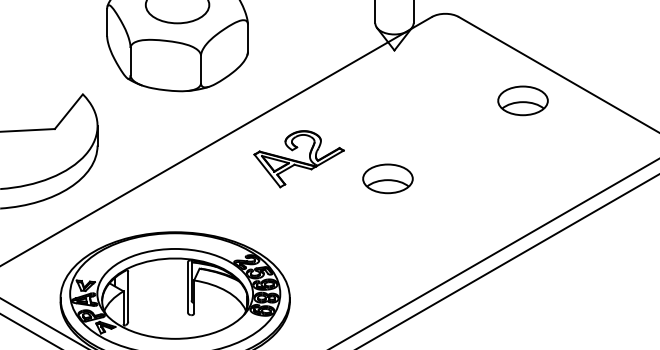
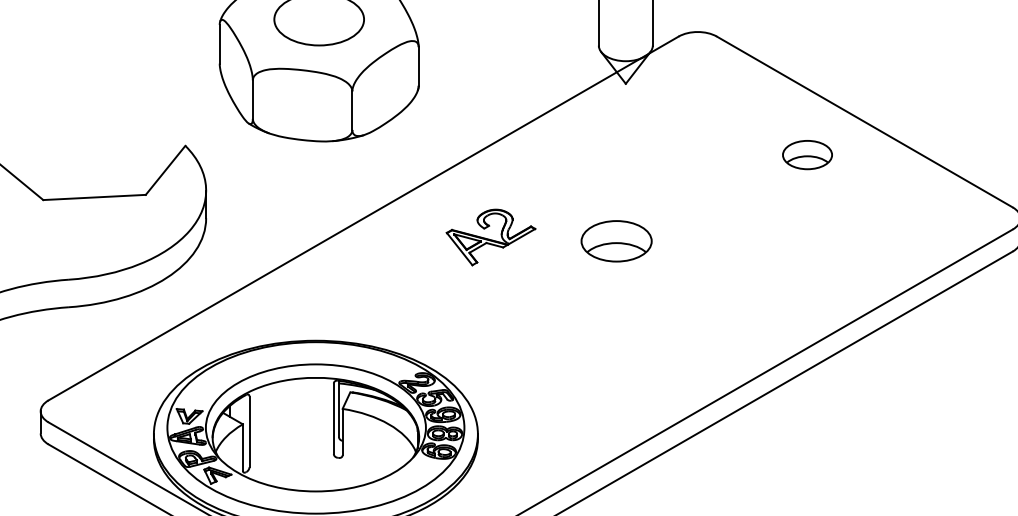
part: (523, 100) -> (807, 154), size x0.7
part: (298, 159) -> (490, 237), size x0.7
part: (387, 179) -> (616, 241), moved

